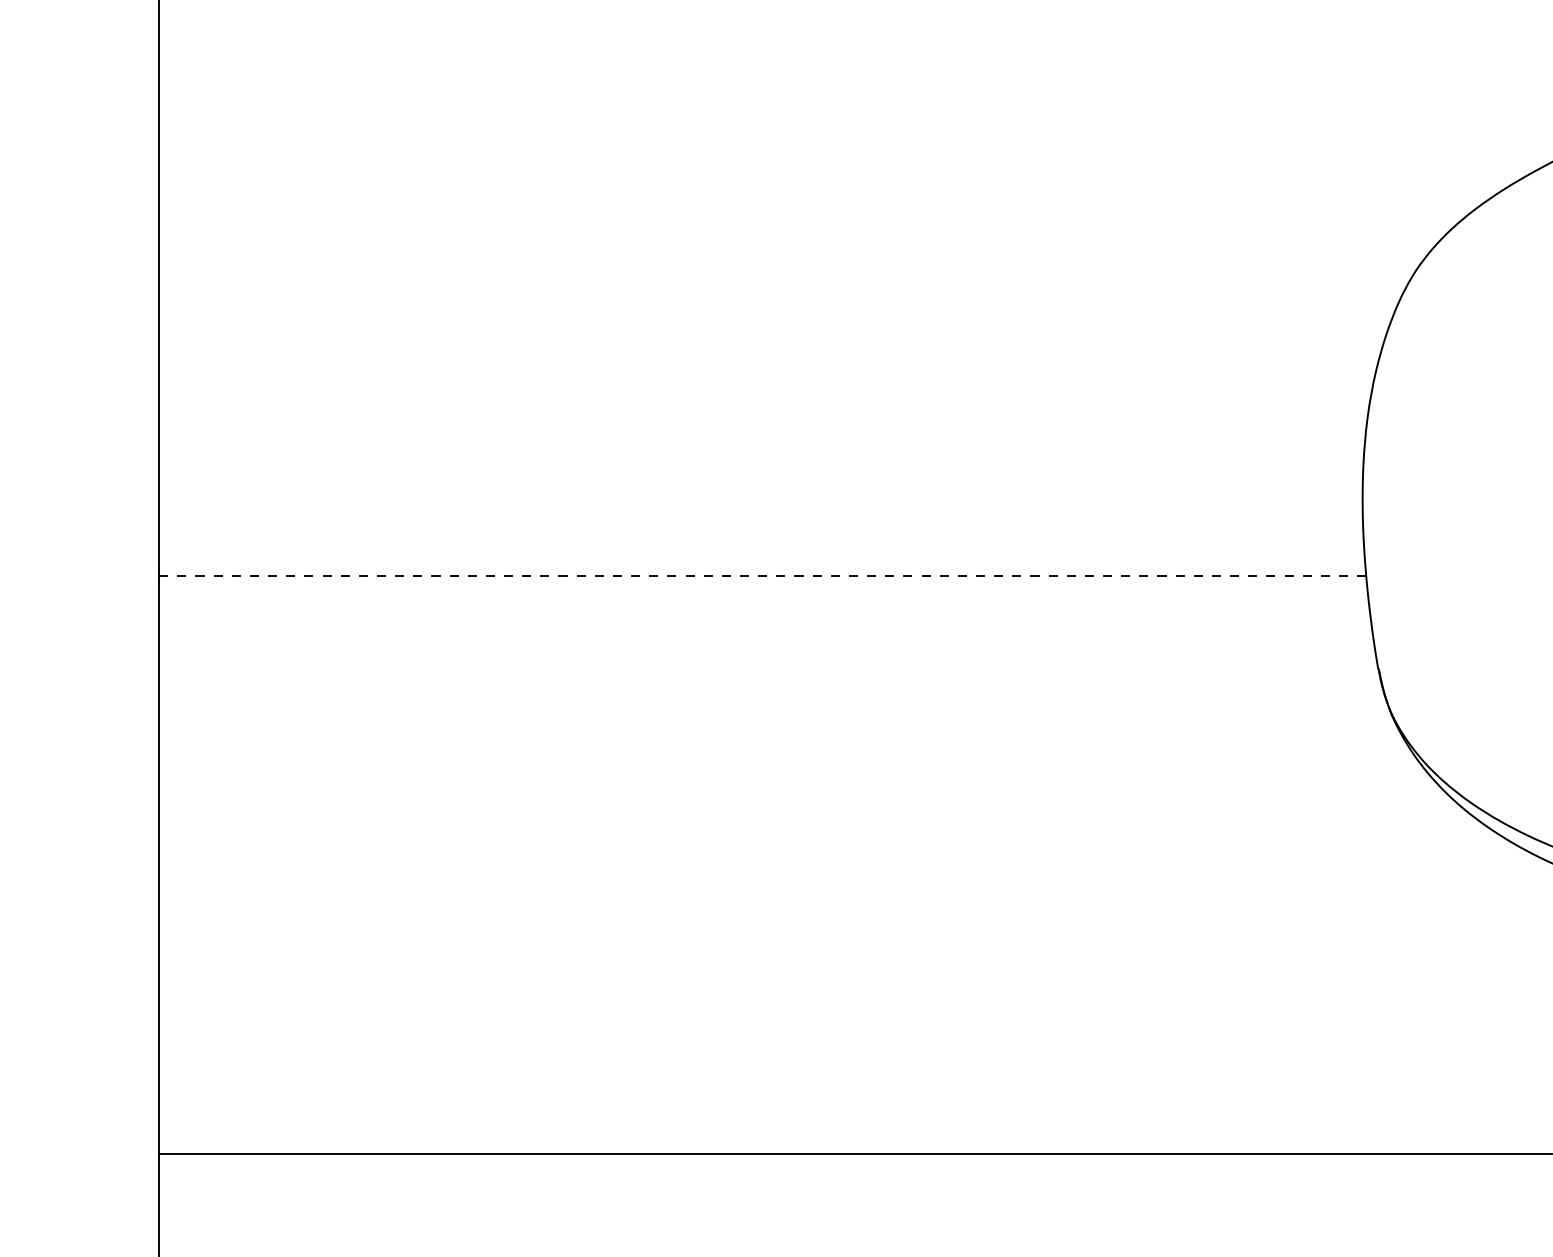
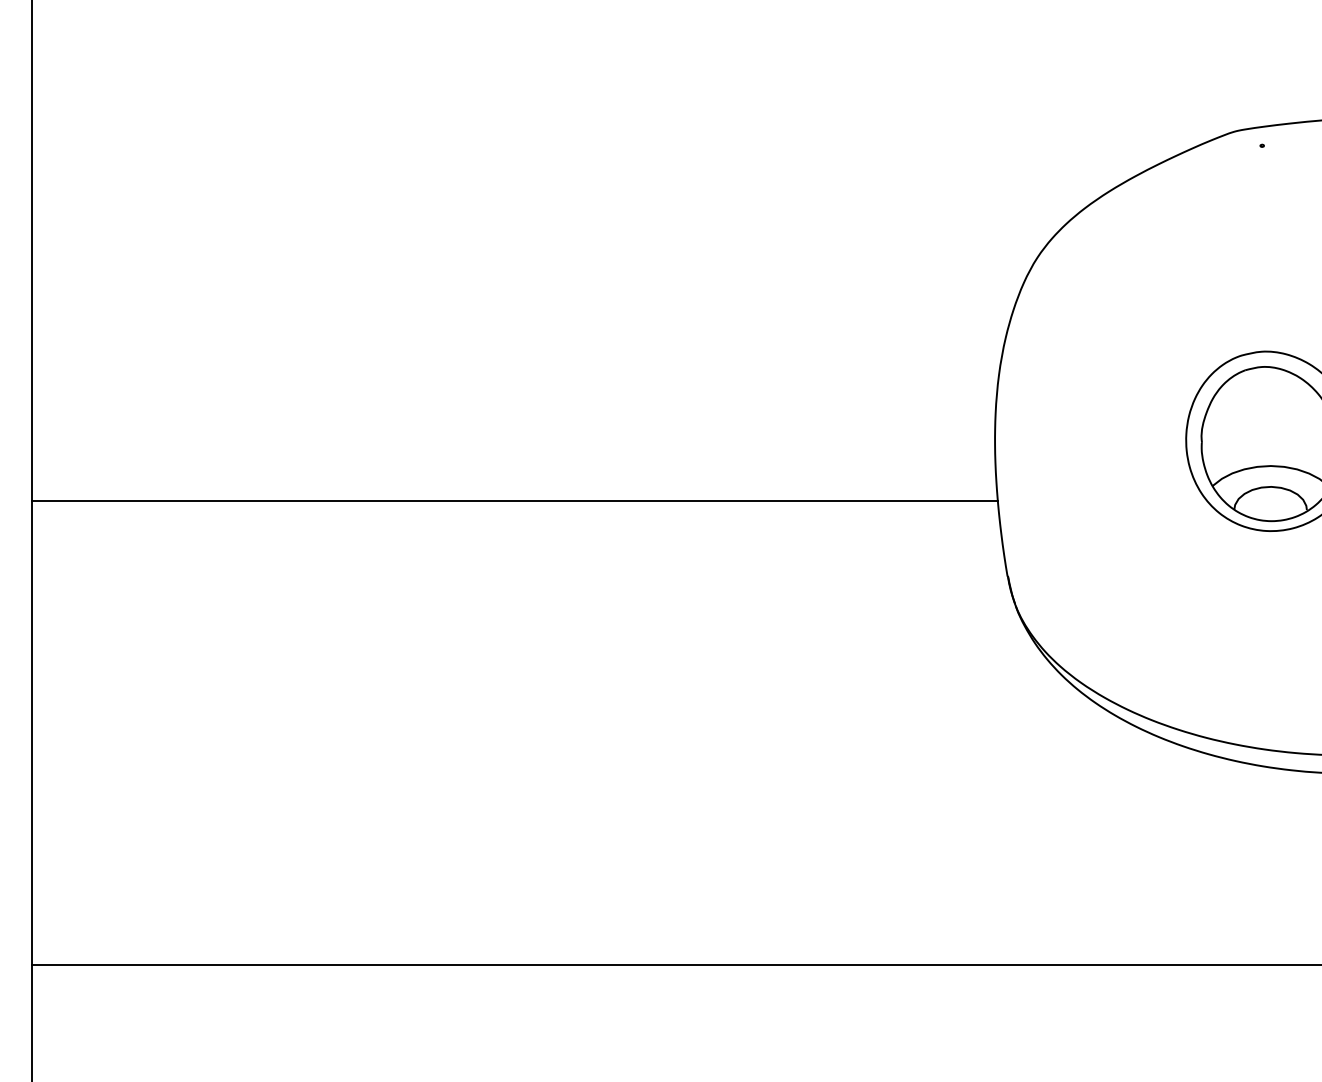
line: (762, 575) -> (514, 501), dashed -> solid

